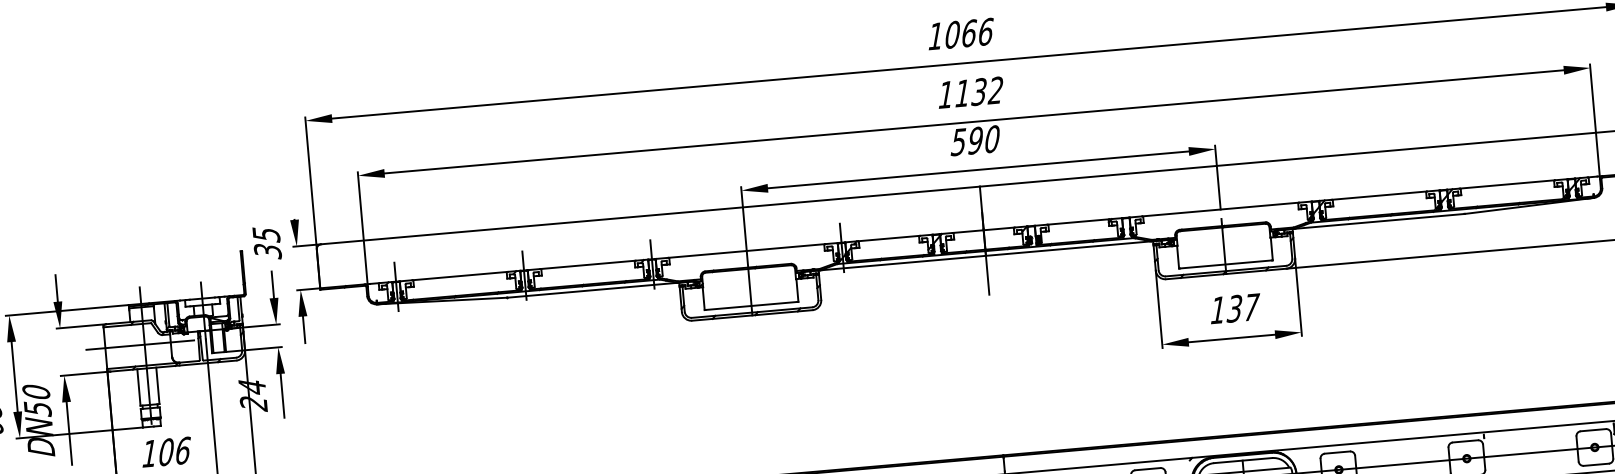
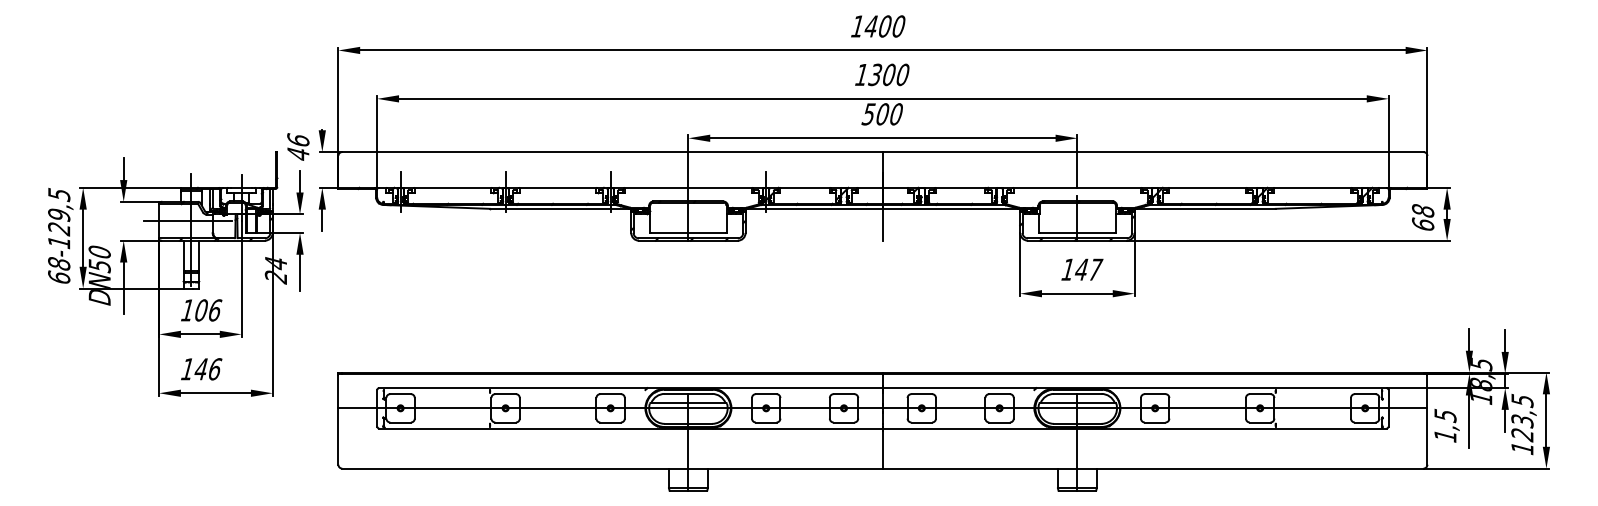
text: (969, 33) -> (885, 26), 1066 -> 1400
text: (978, 91) -> (888, 74), 1132 -> 1300
text: (975, 140) -> (882, 114), 590 -> 500
text: (267, 243) -> (298, 147), 35 -> 46
text: (1234, 308) -> (1081, 269), 137 -> 147

